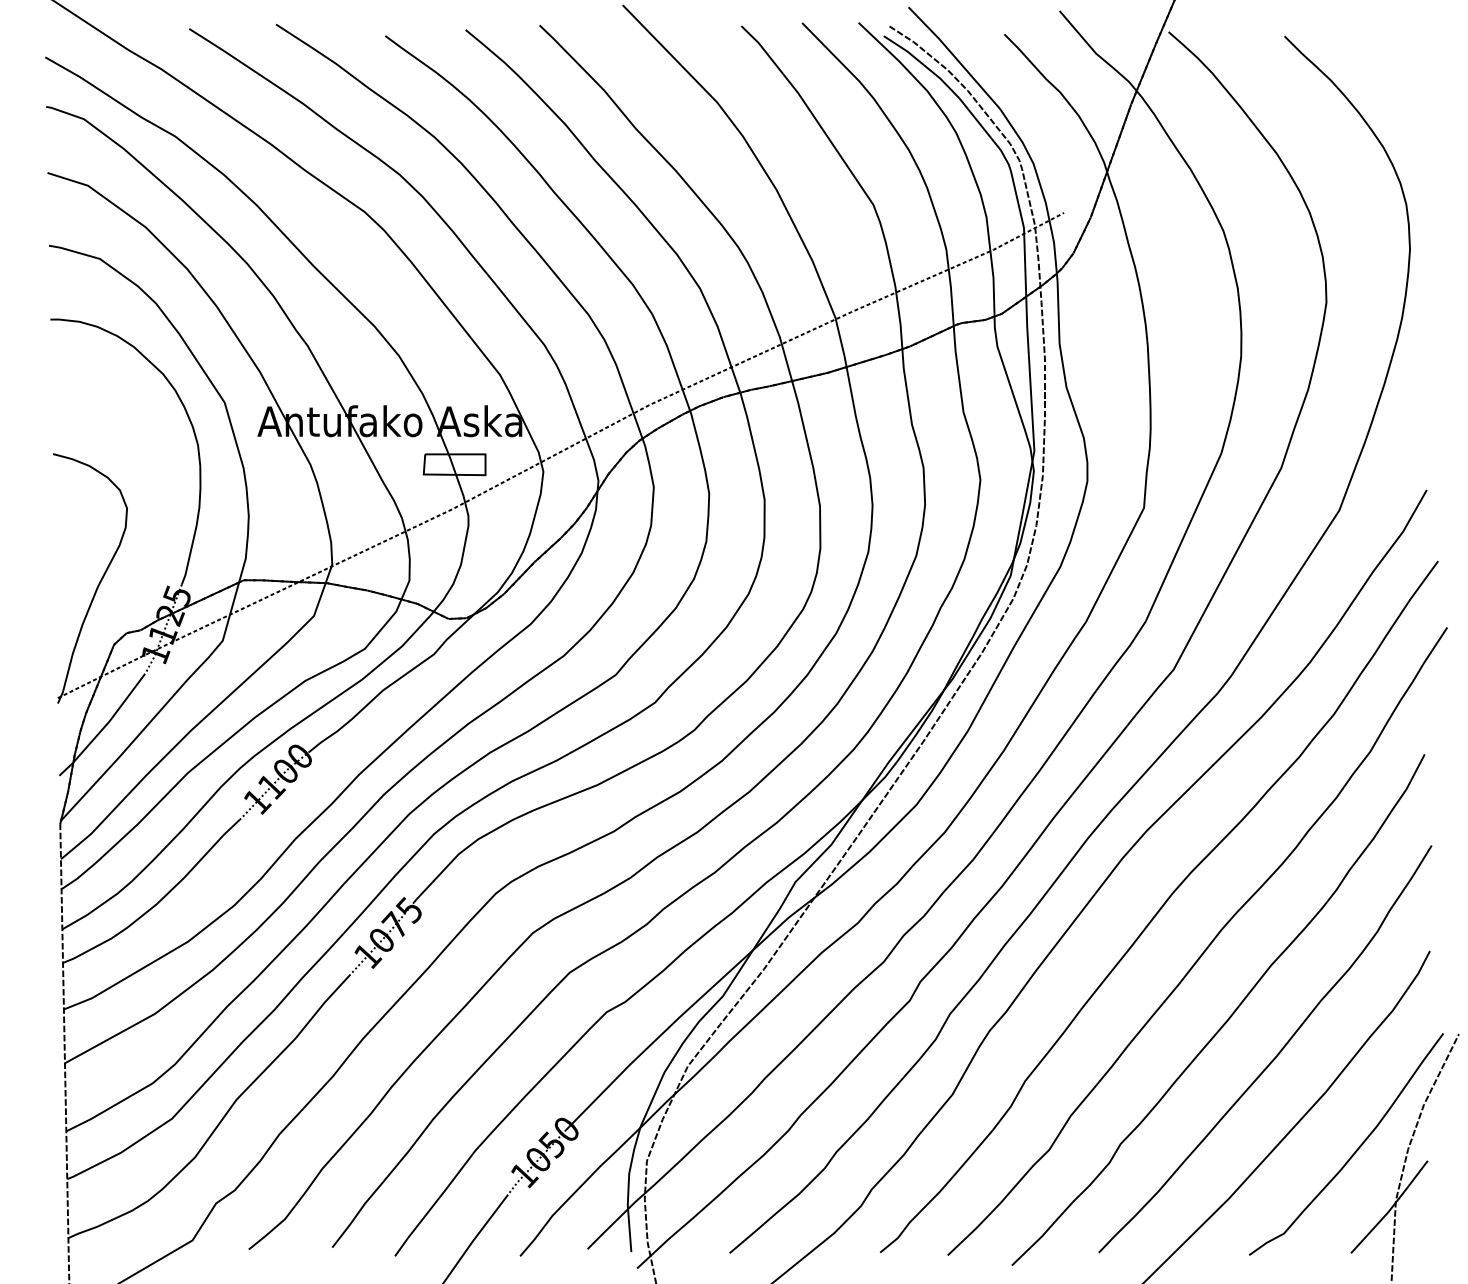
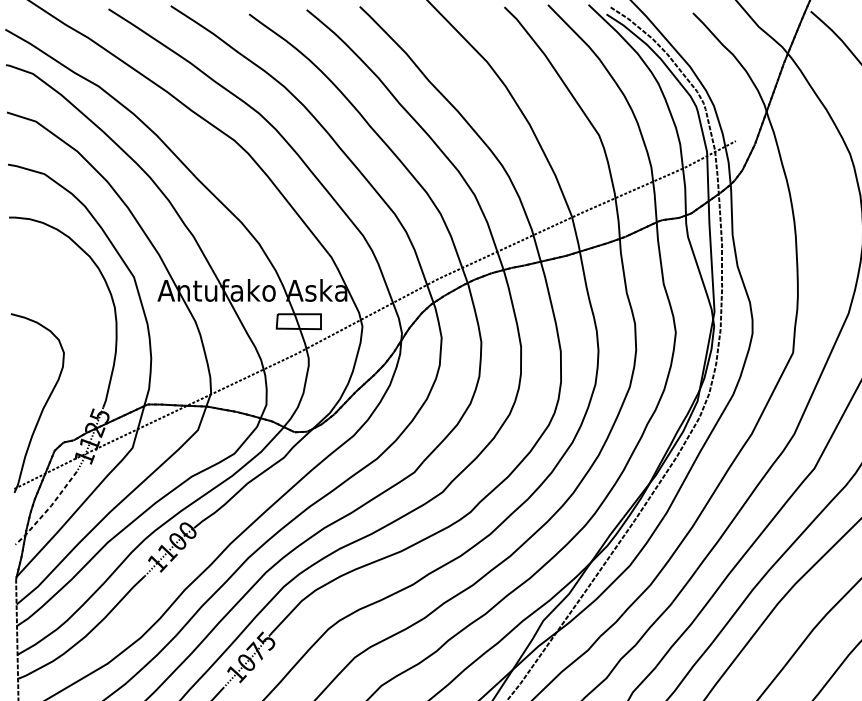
line: (104, 727) -> (47, 510), solid -> dashed

